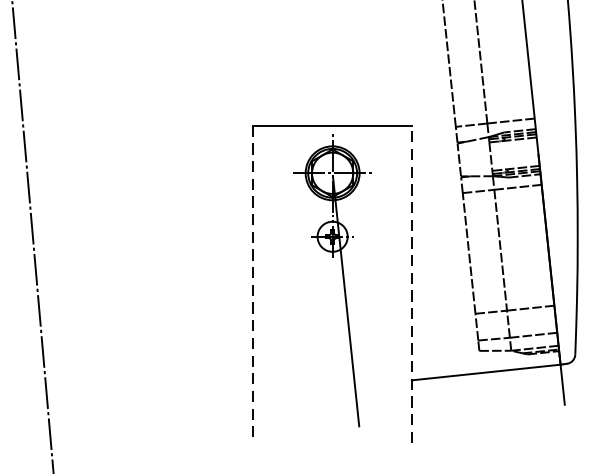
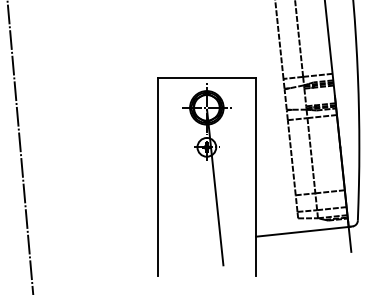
line: (253, 283) -> (157, 176), dashed -> solid
line: (412, 283) -> (256, 176), dashed -> solid

